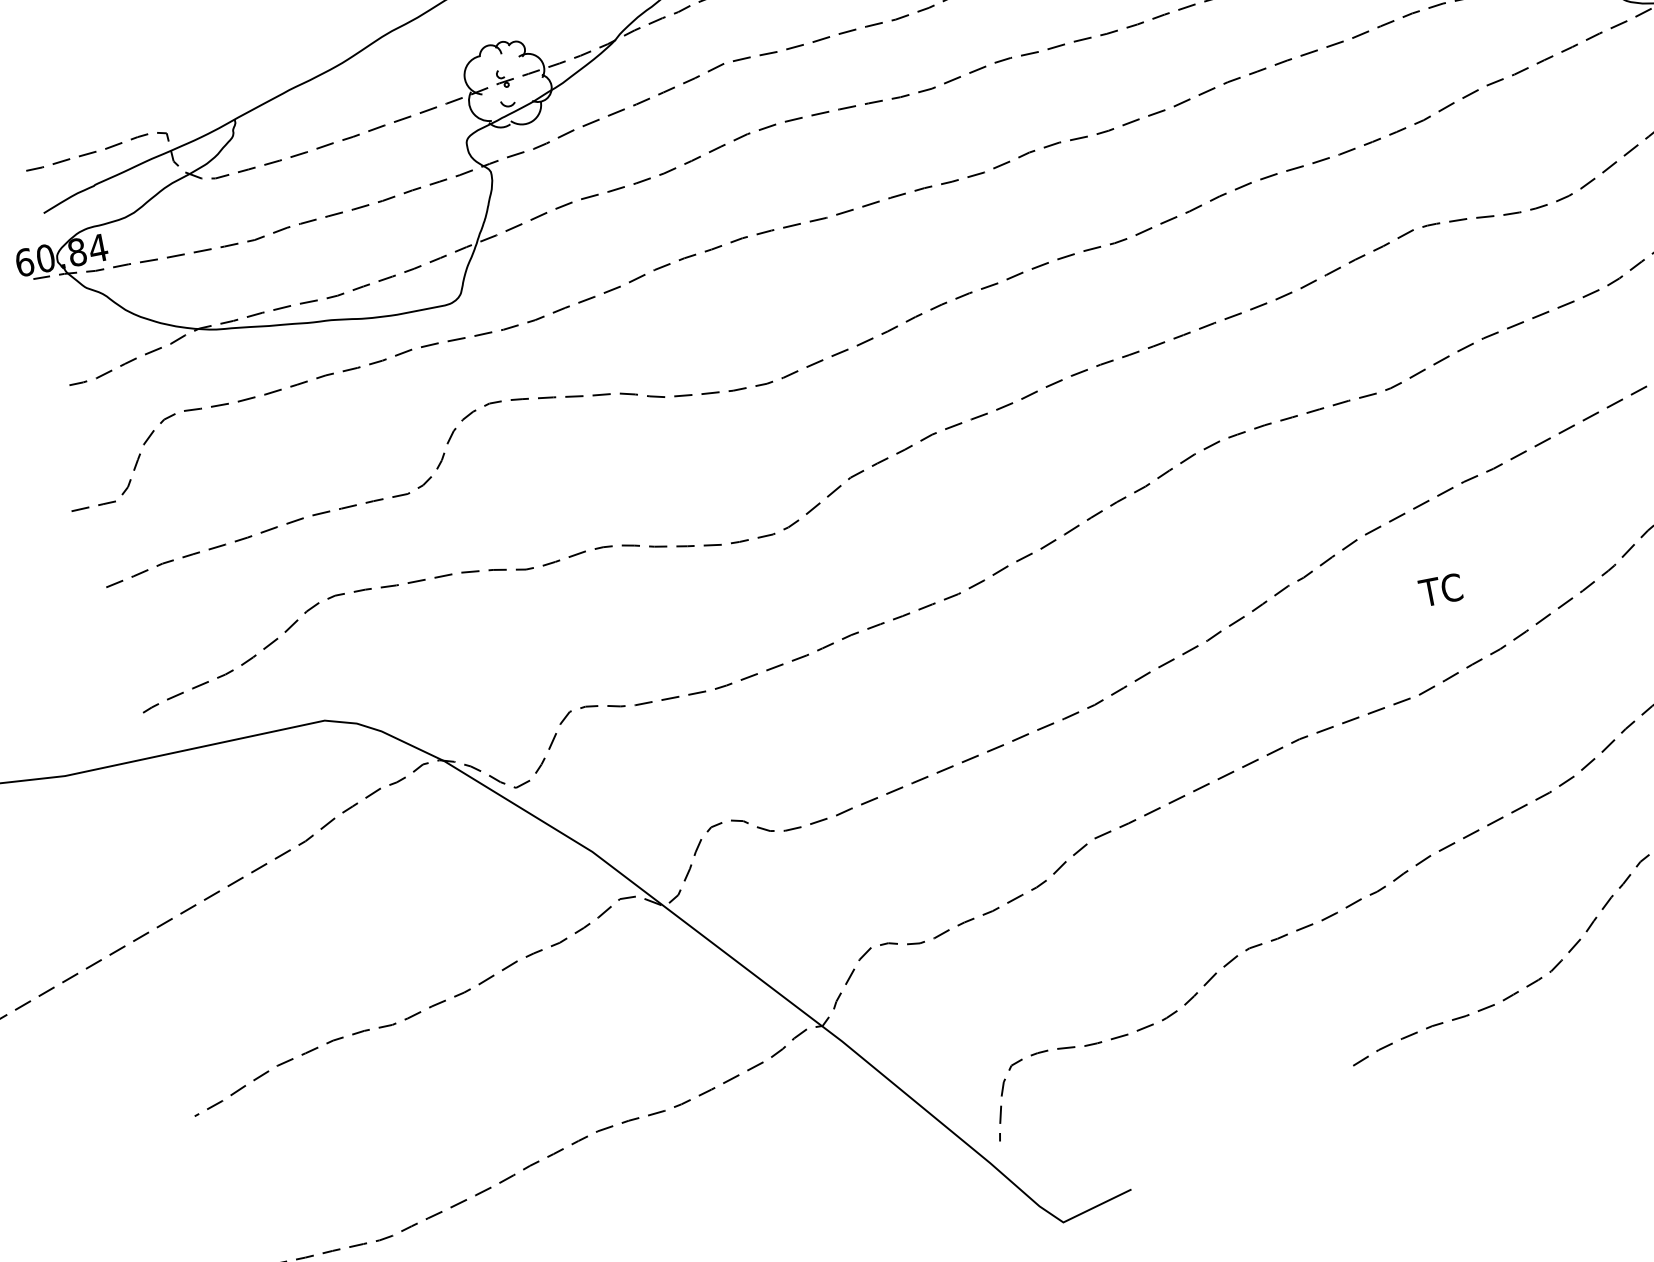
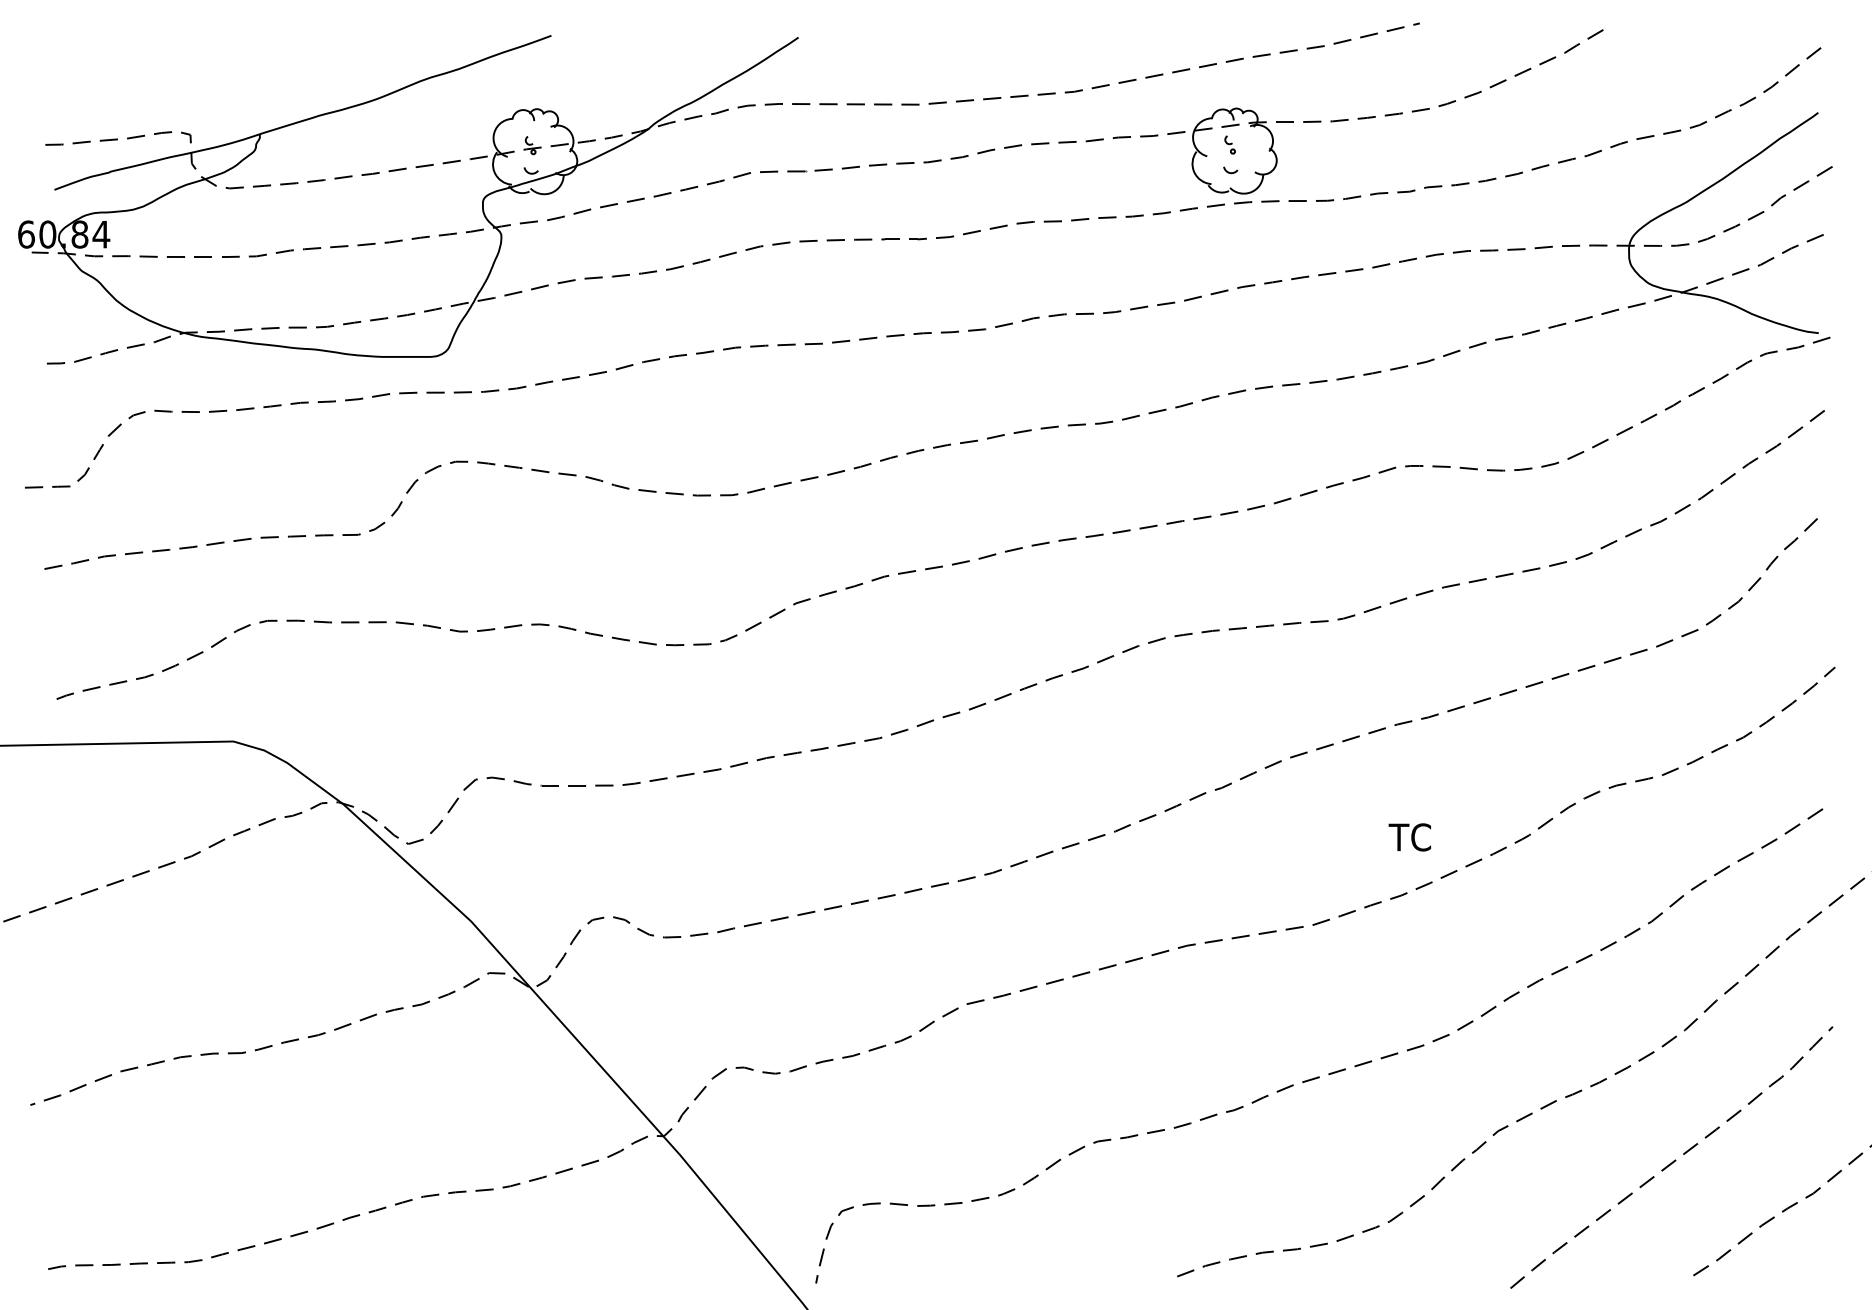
text: (1440, 590) -> (1409, 837), moved

